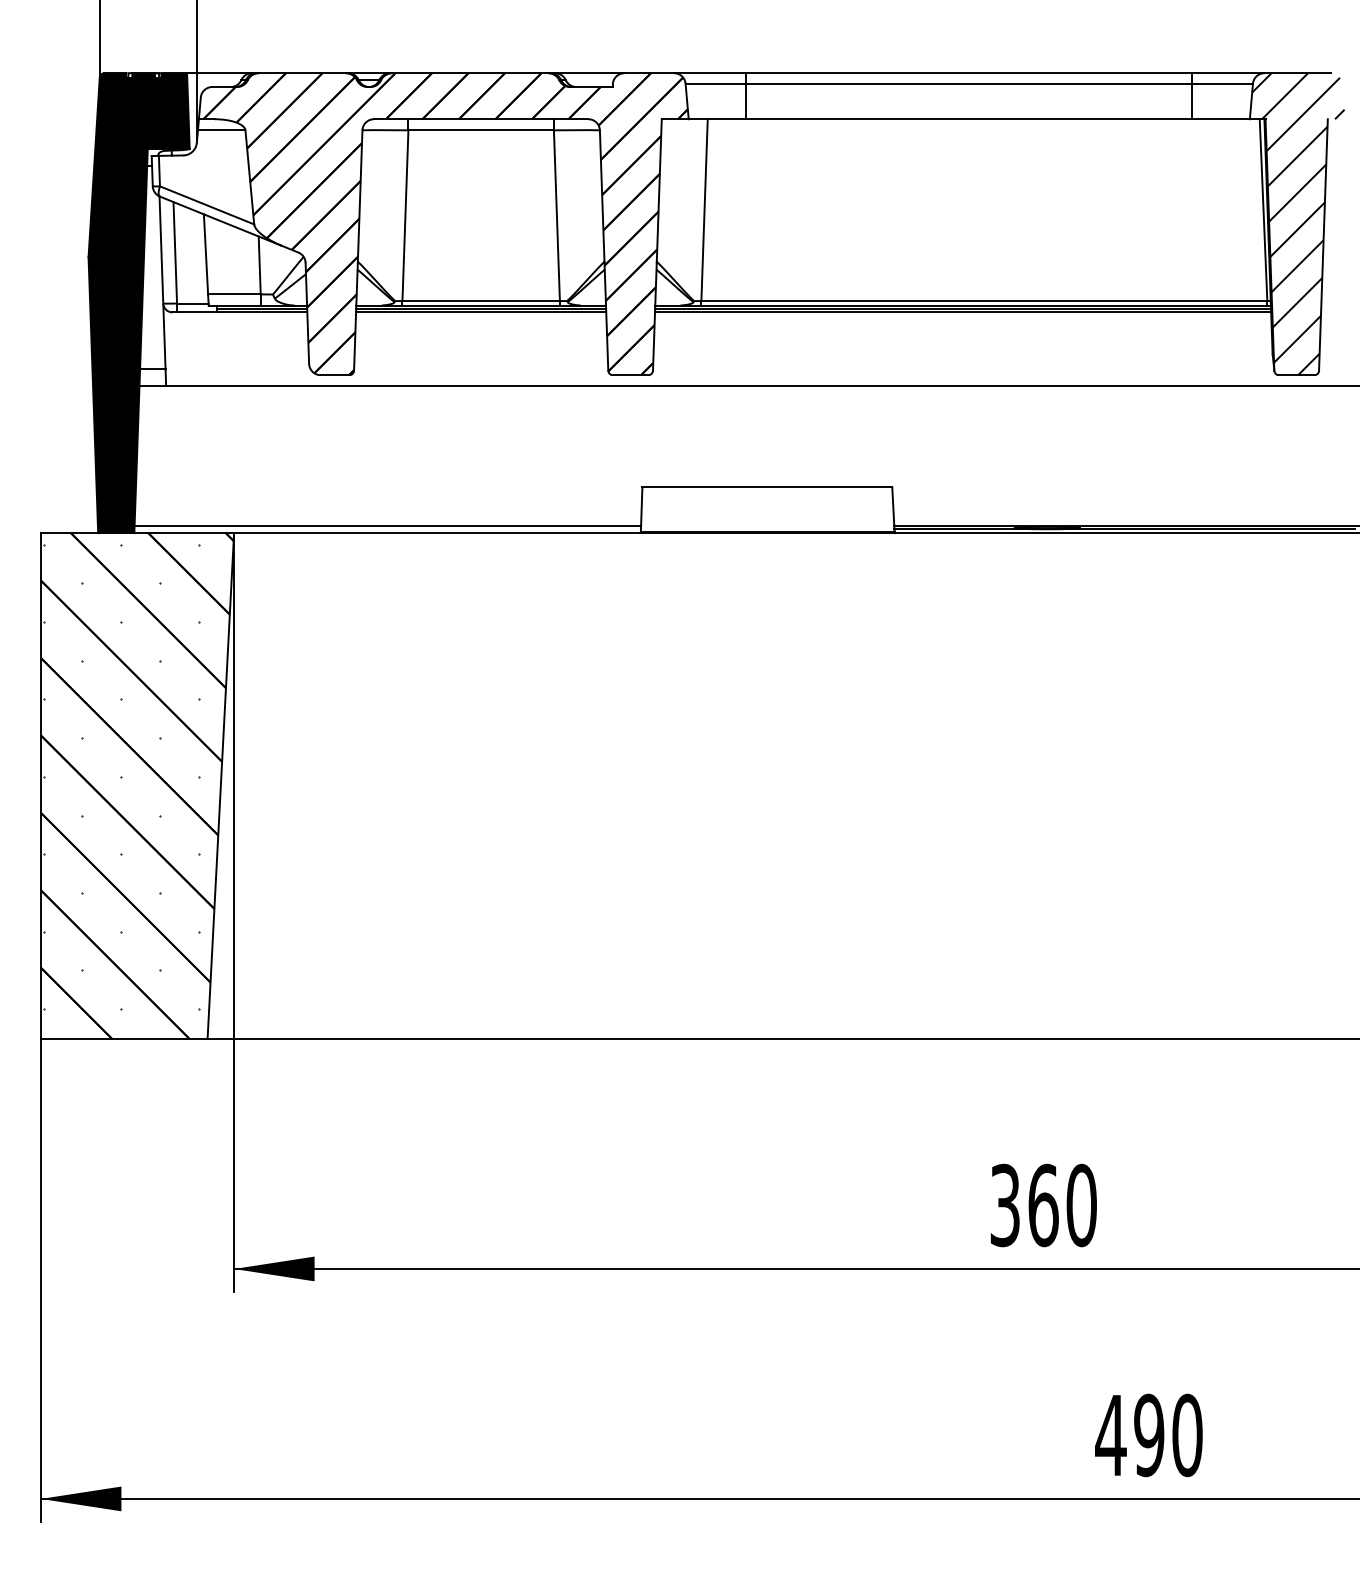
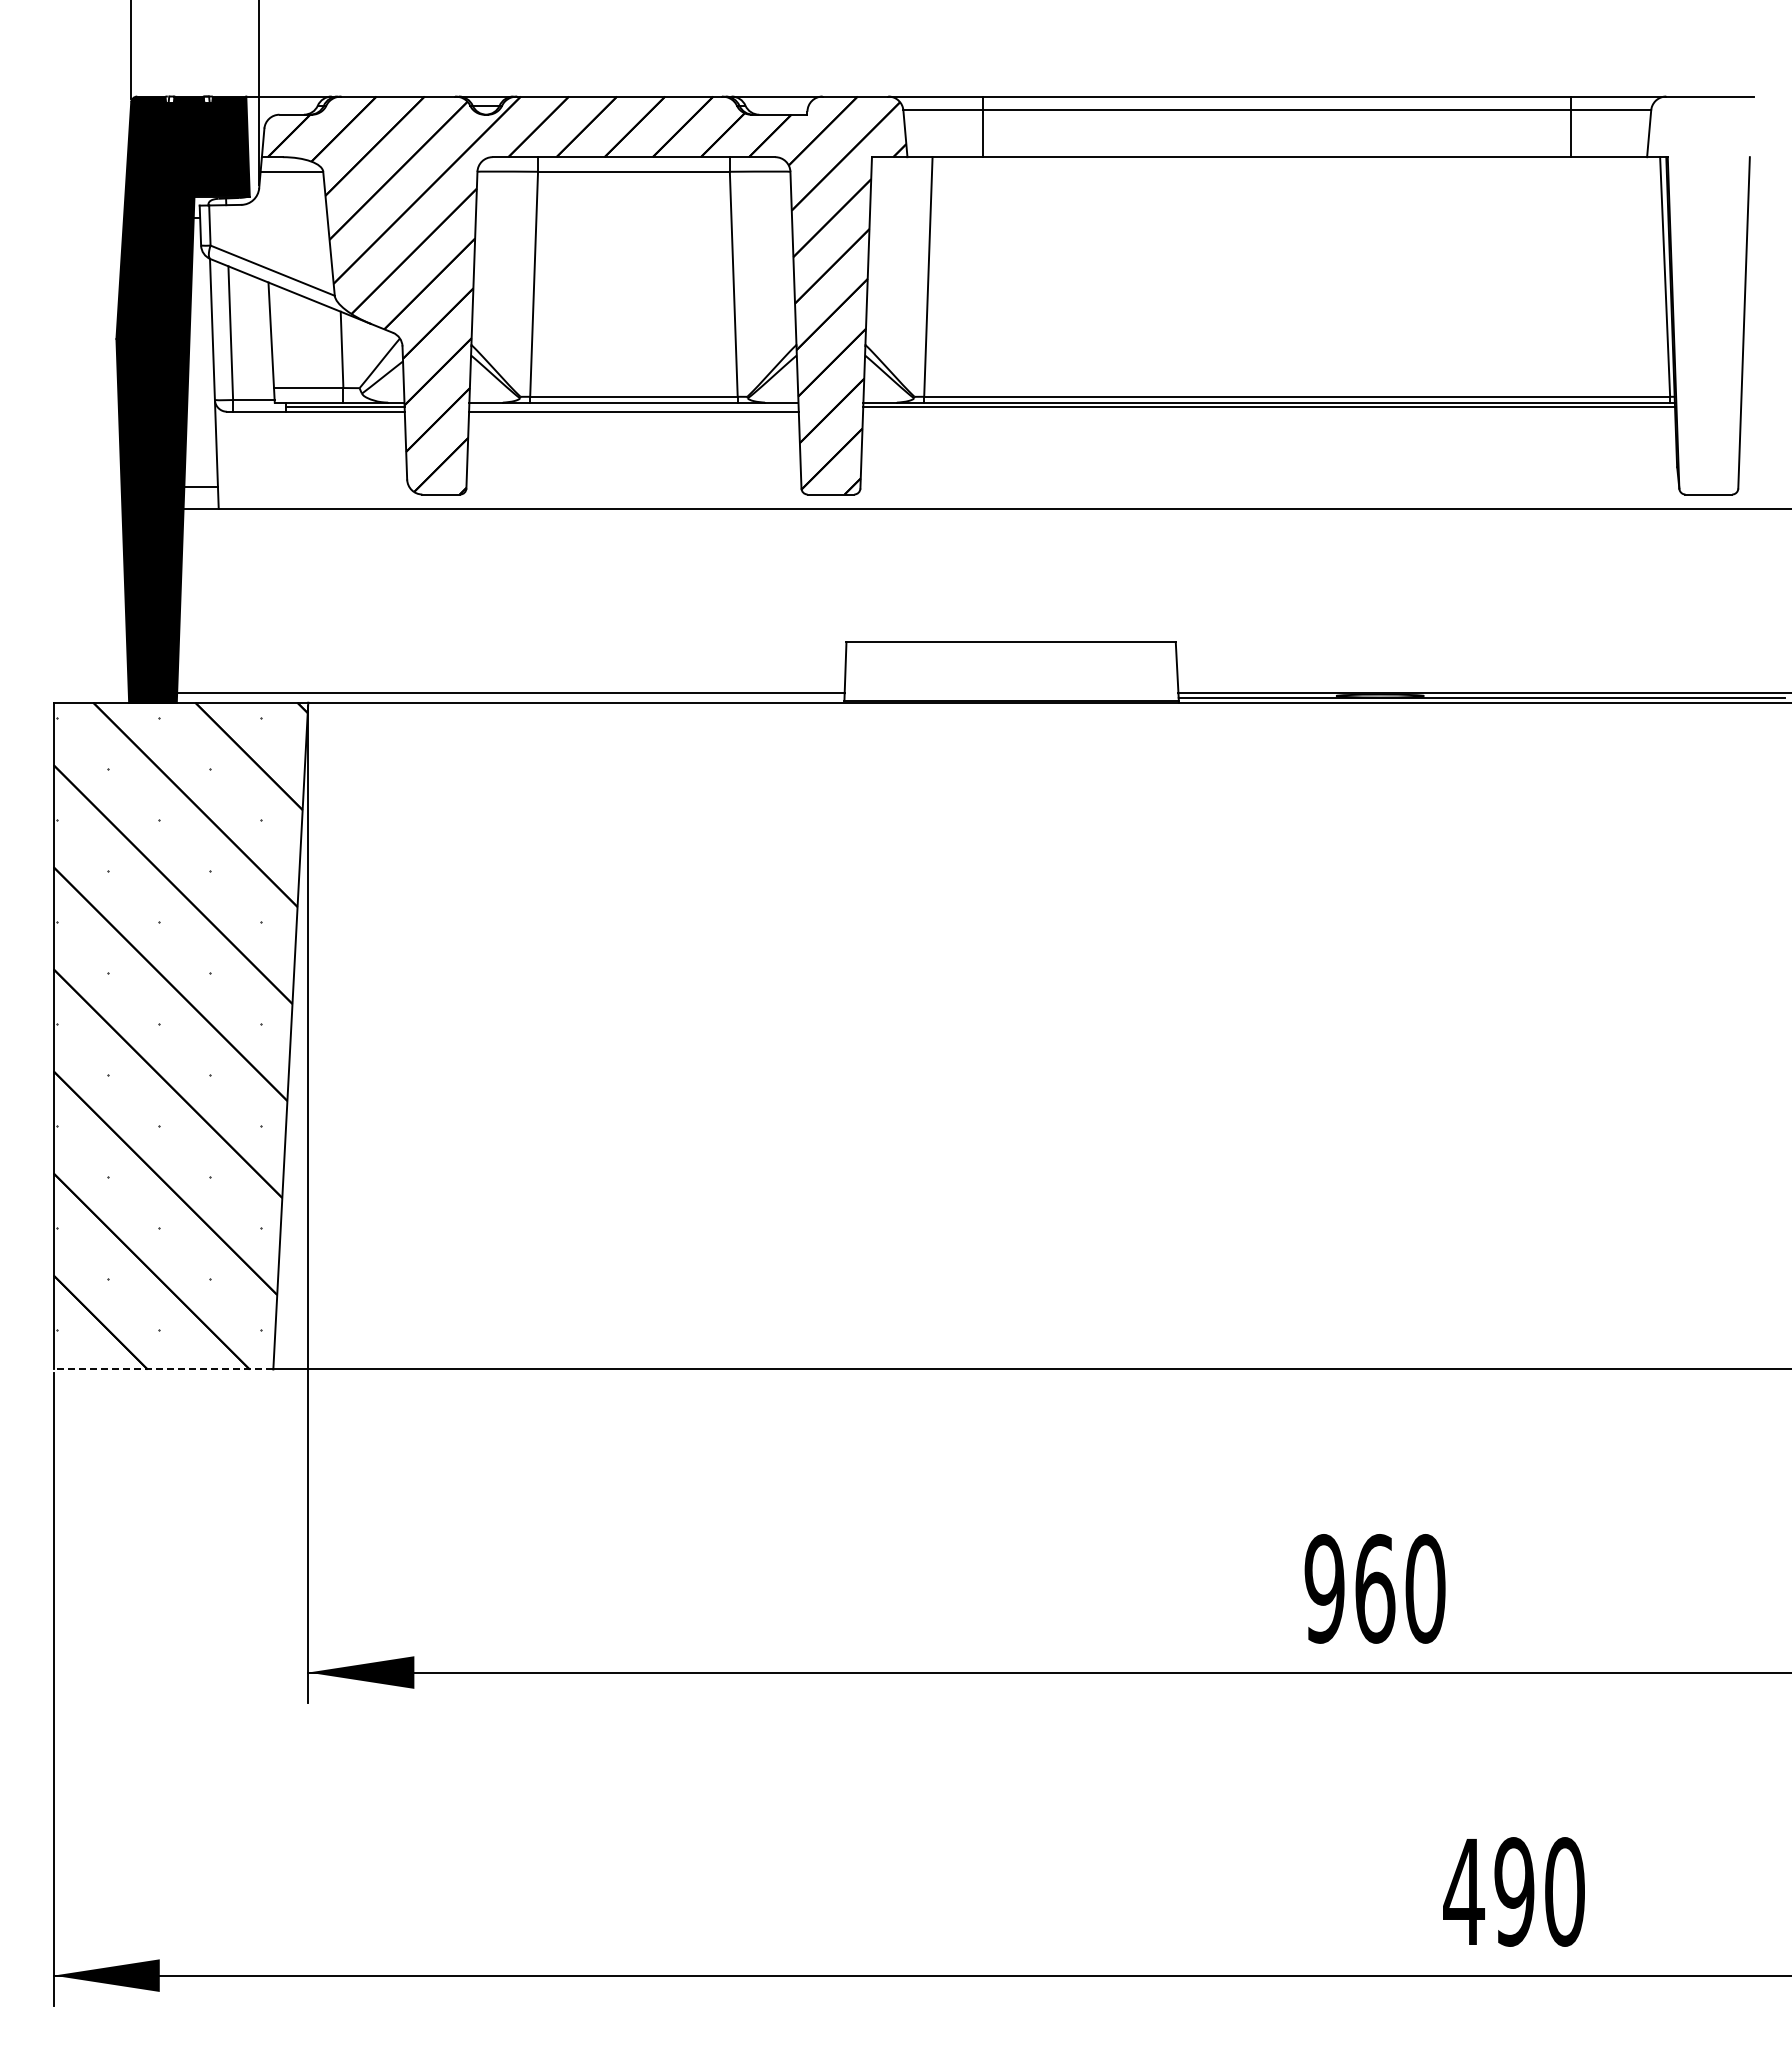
hatch: (1297, 224) -> (1710, 295), removed
line: (480, 308) -> (633, 406), removed
line: (963, 312) -> (1269, 411), removed
line: (124, 1039) -> (163, 1369), solid -> dashed
text: (1005, 1205) -> (1324, 1588), 360 -> 960

